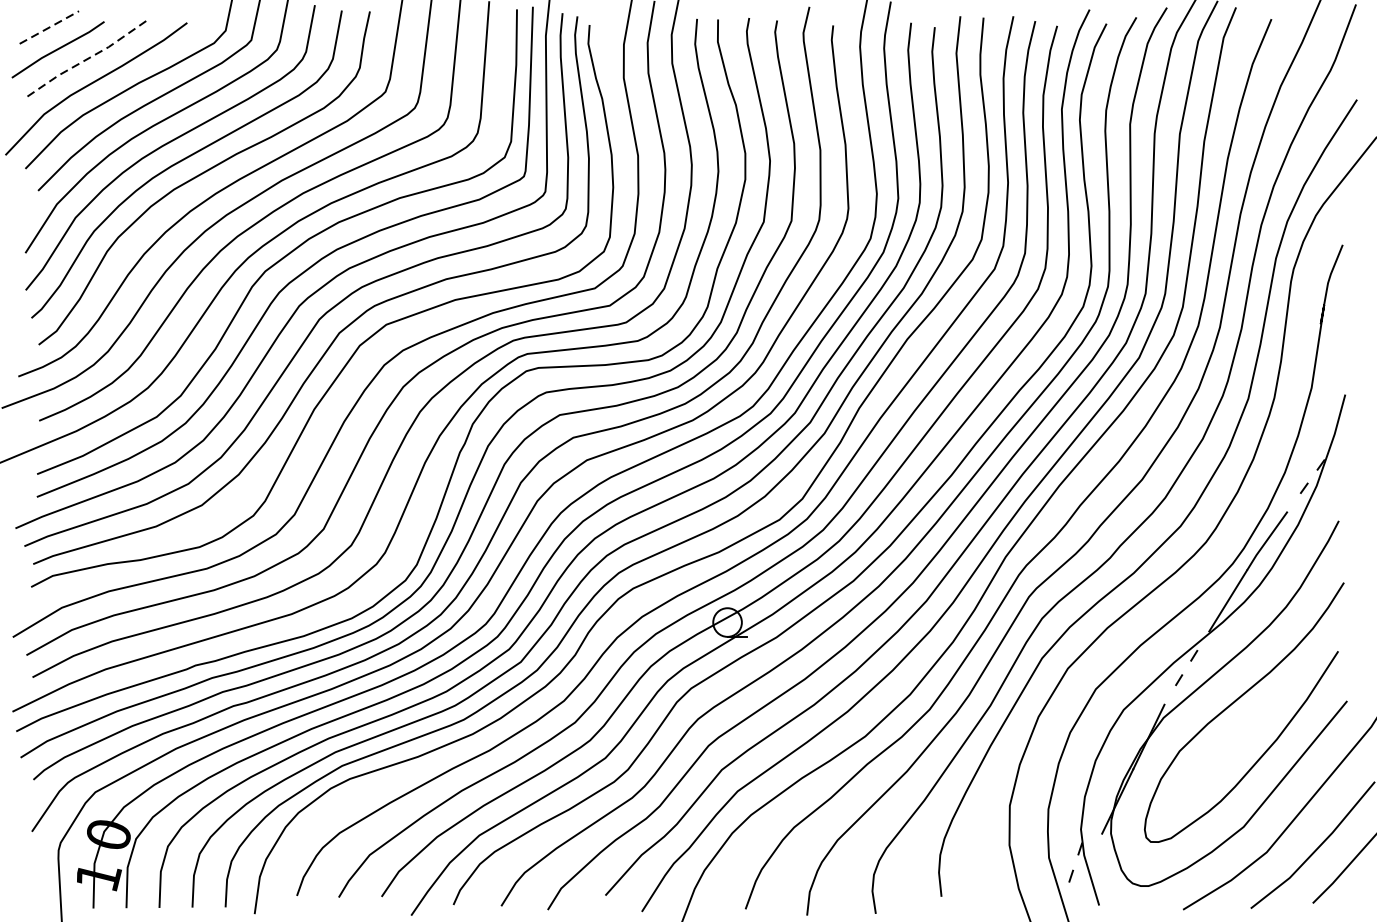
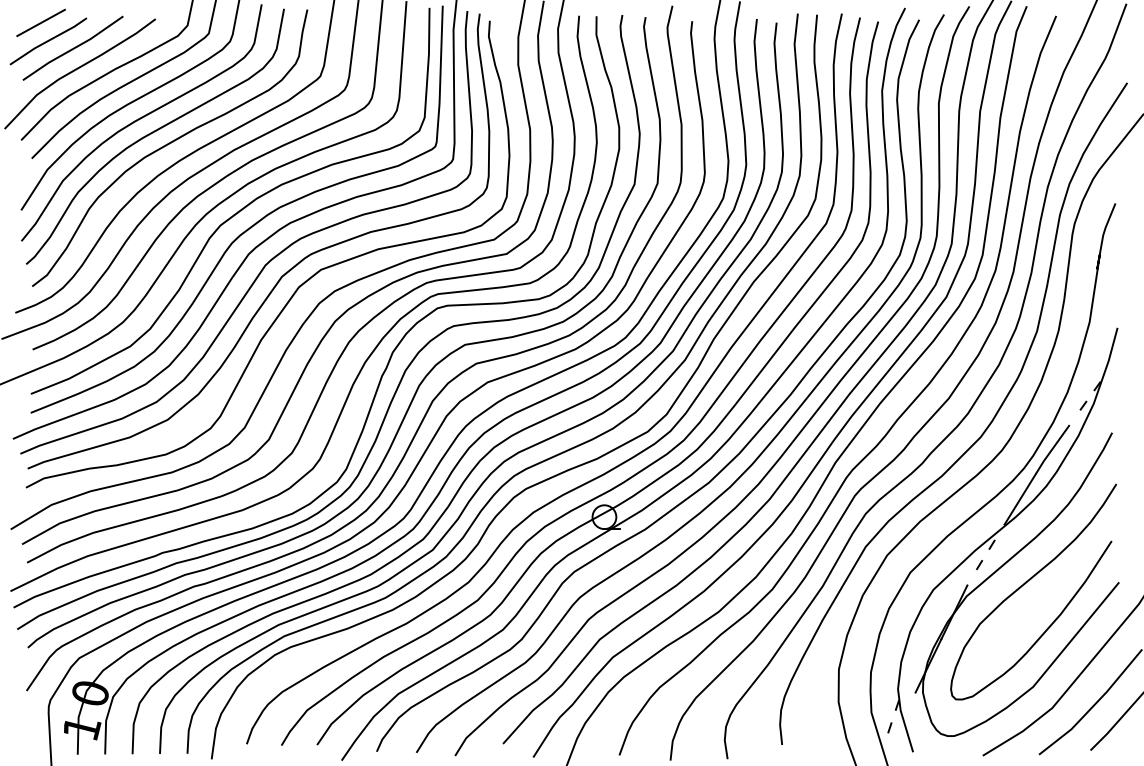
line: (49, 26) -> (41, 22), dashed -> solid
line: (88, 58) -> (73, 48), dashed -> solid

